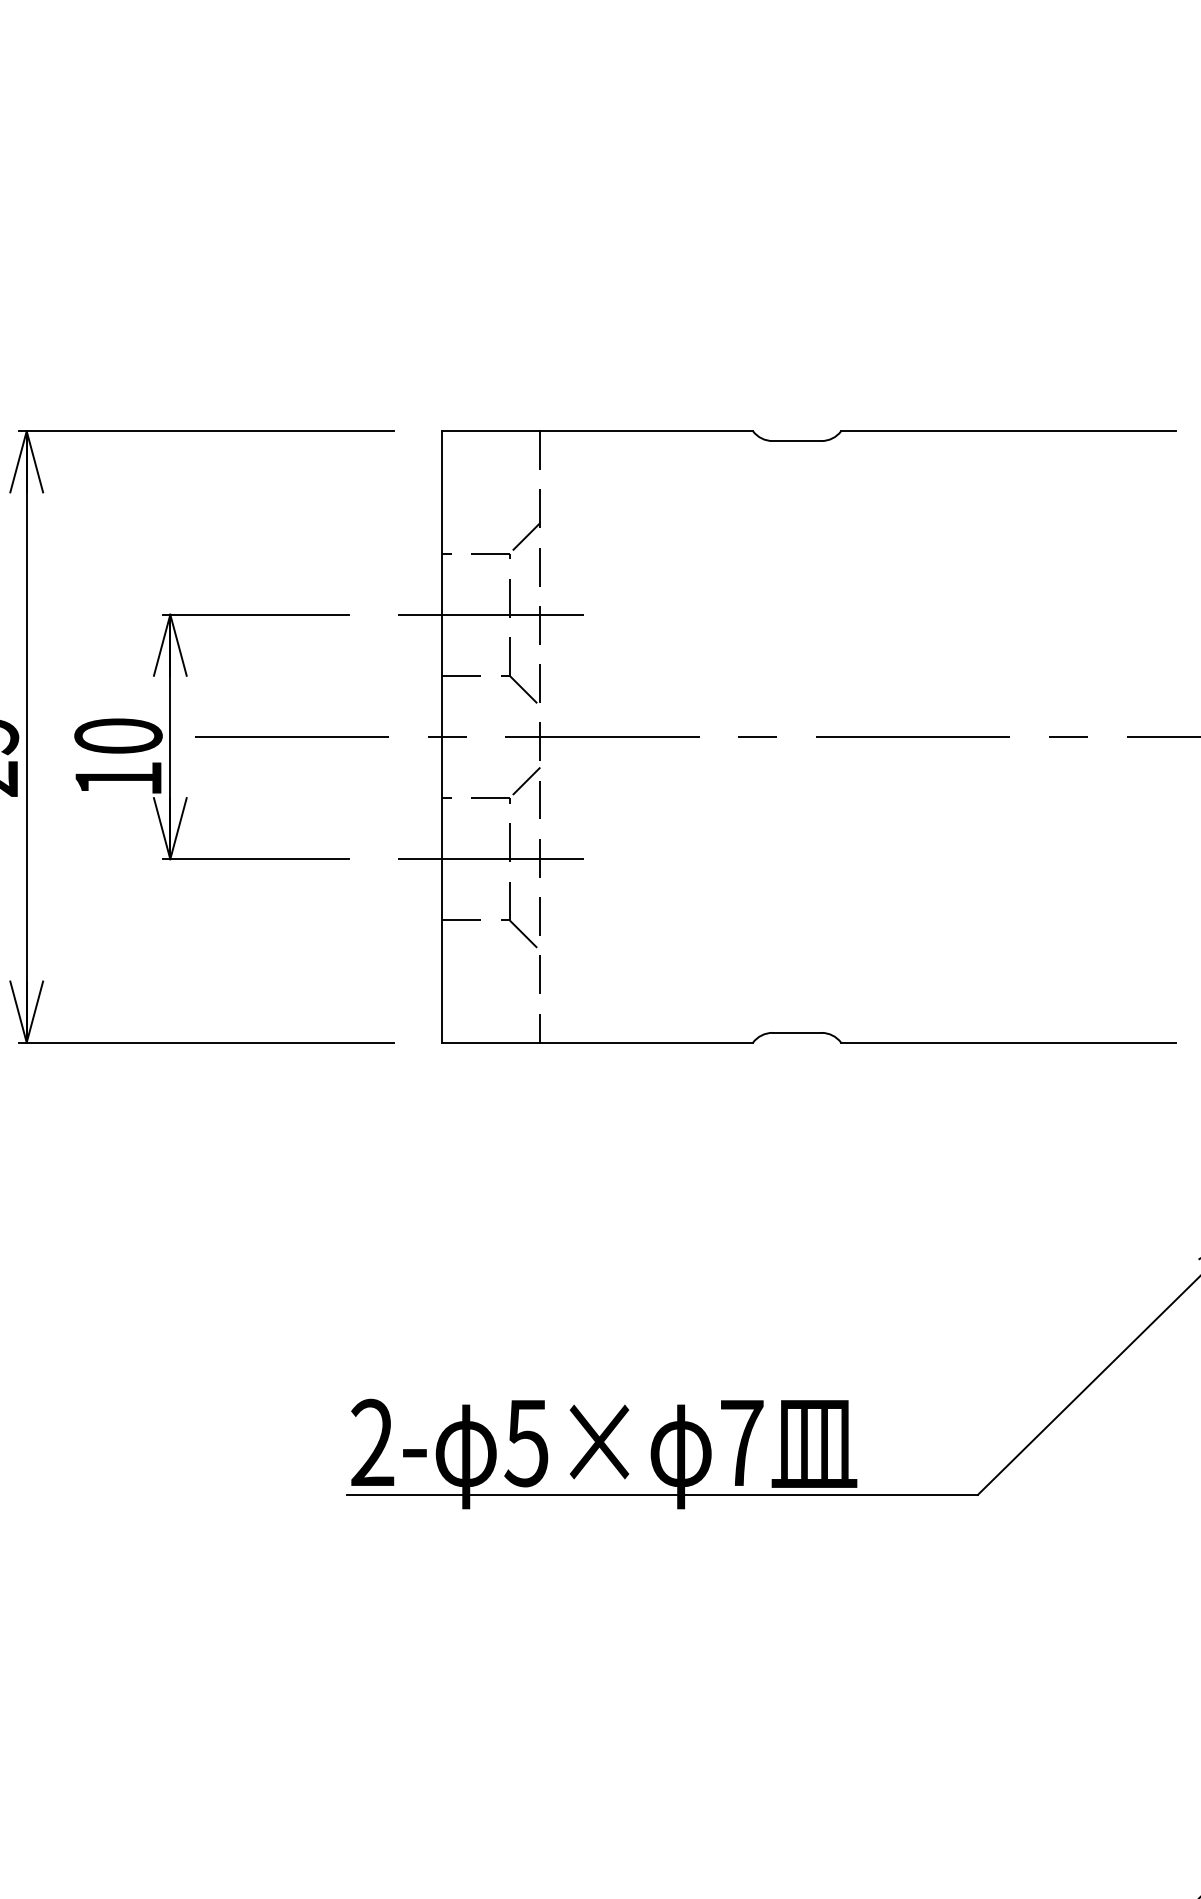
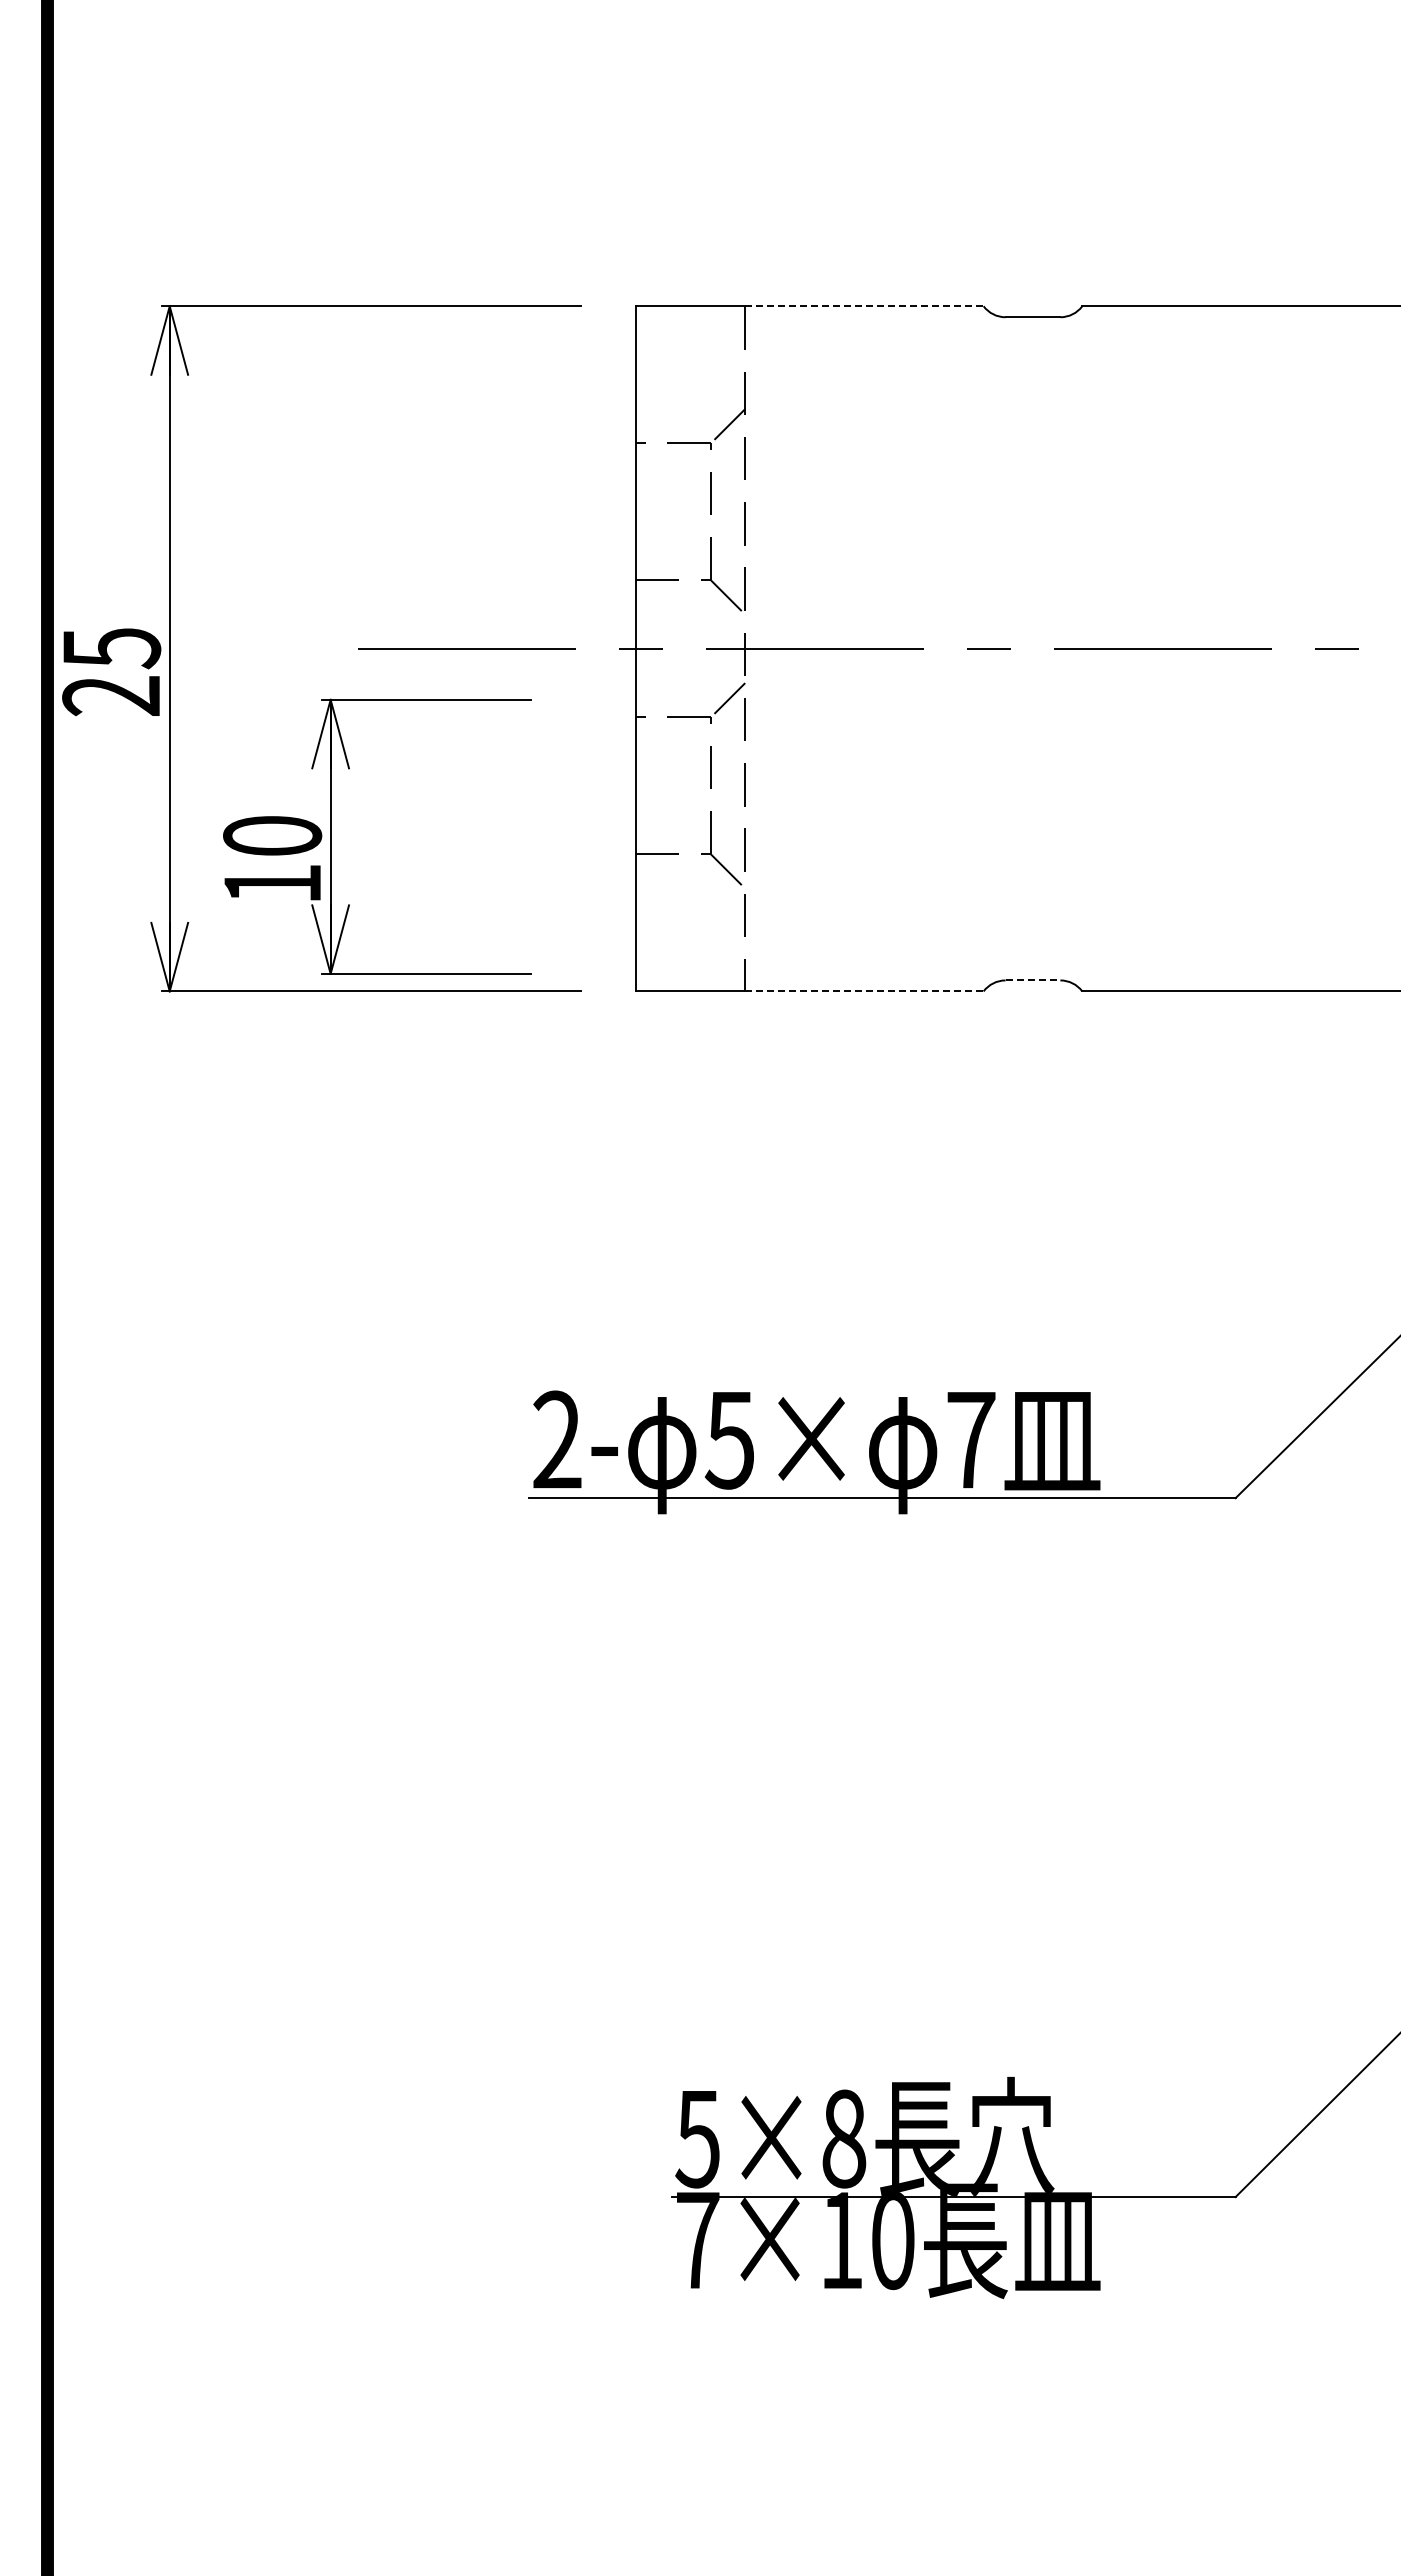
line: (646, 431) -> (864, 306), solid -> dashed
line: (490, 614) -> (689, 511), removed
part: (171, 736) -> (331, 836), moved
line: (490, 858) -> (689, 785), removed
line: (797, 1032) -> (1033, 980), solid -> dashed
line: (646, 1042) -> (864, 991), solid -> dashed

